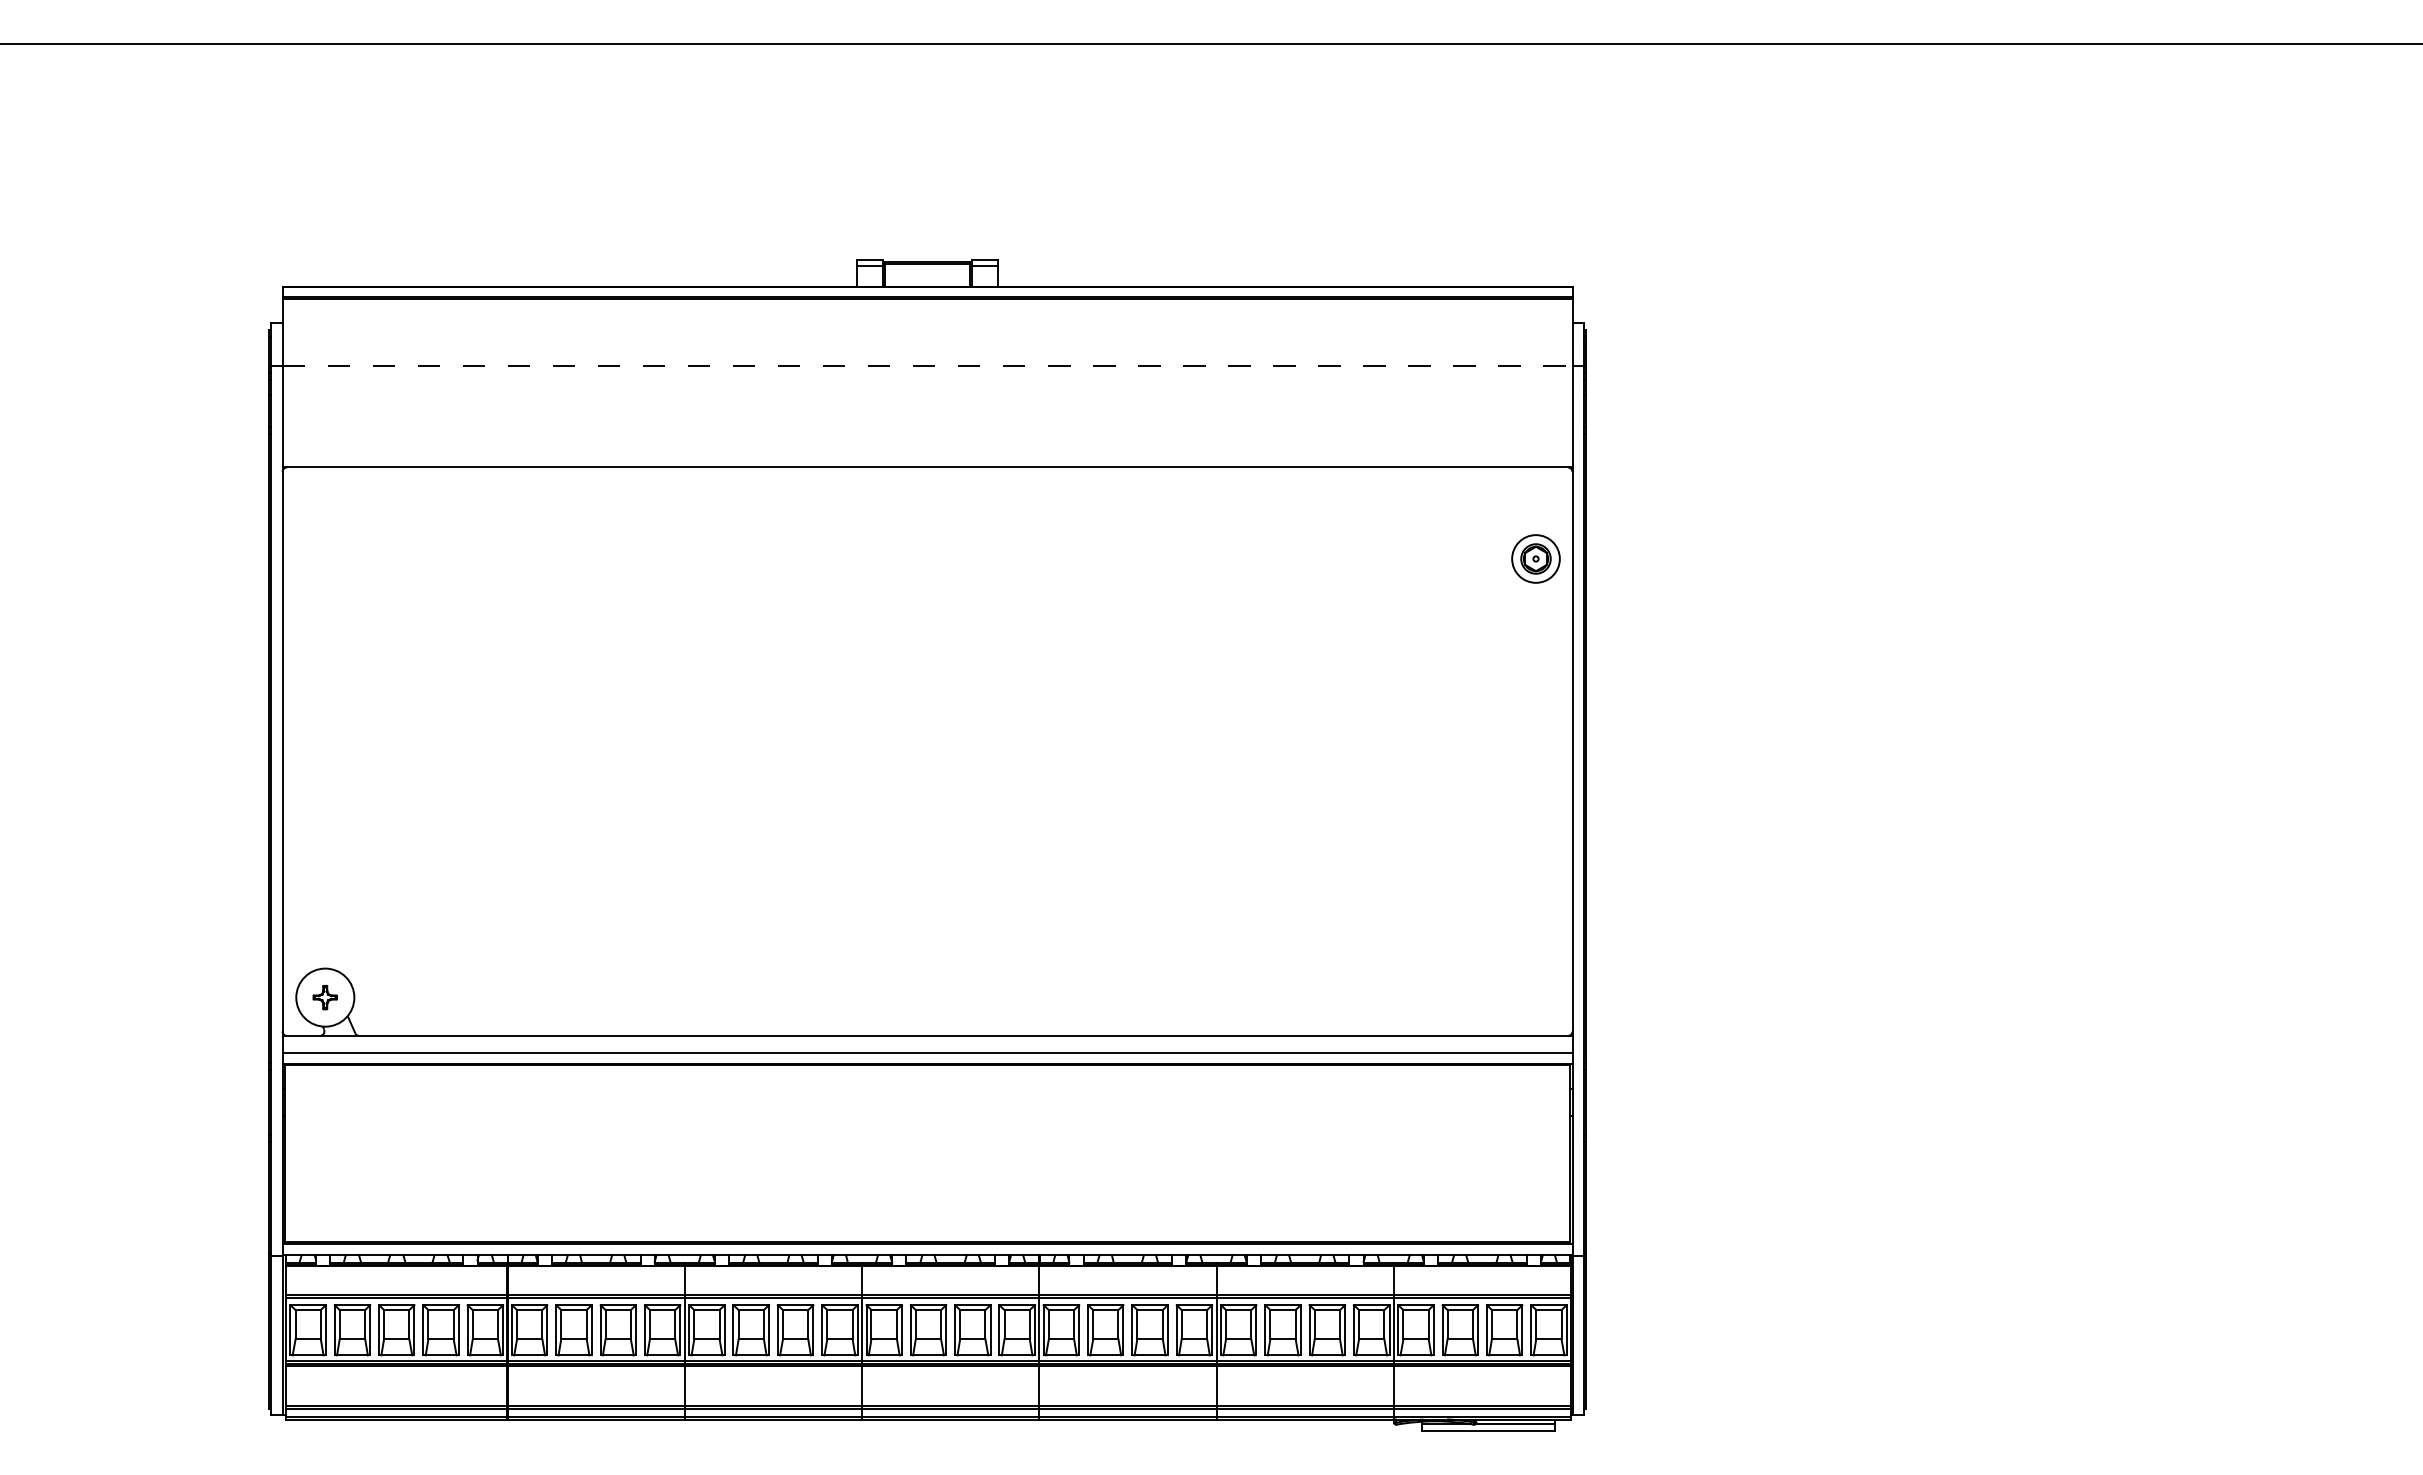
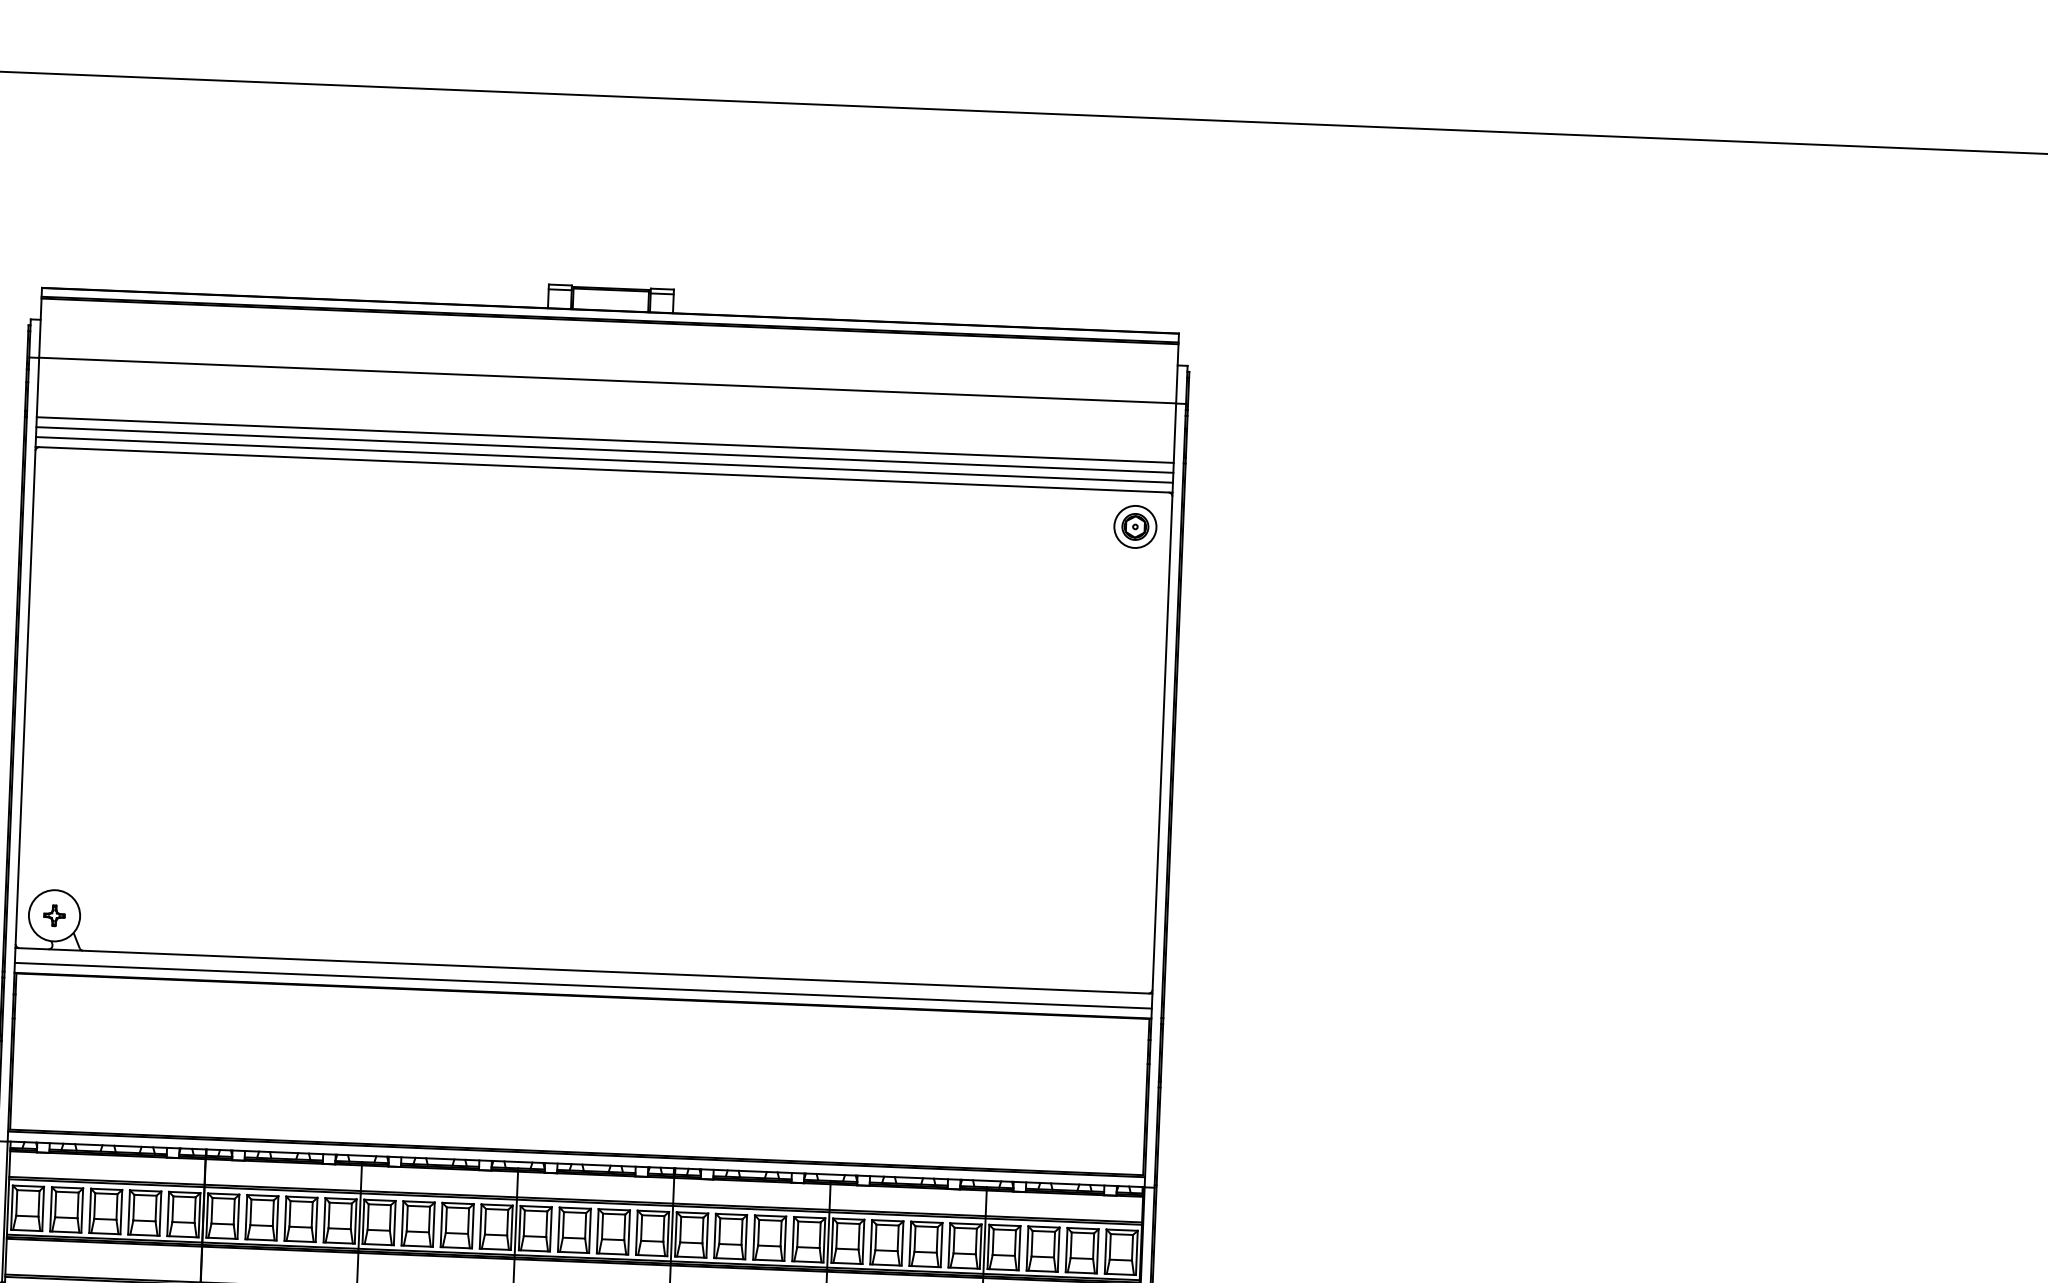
line: (927, 366) -> (607, 380), dashed -> solid
line: (927, 433) -> (605, 439), added
line: (927, 444) -> (604, 449), added
line: (927, 456) -> (604, 460), added
part: (1535, 558) -> (1134, 526), moved

